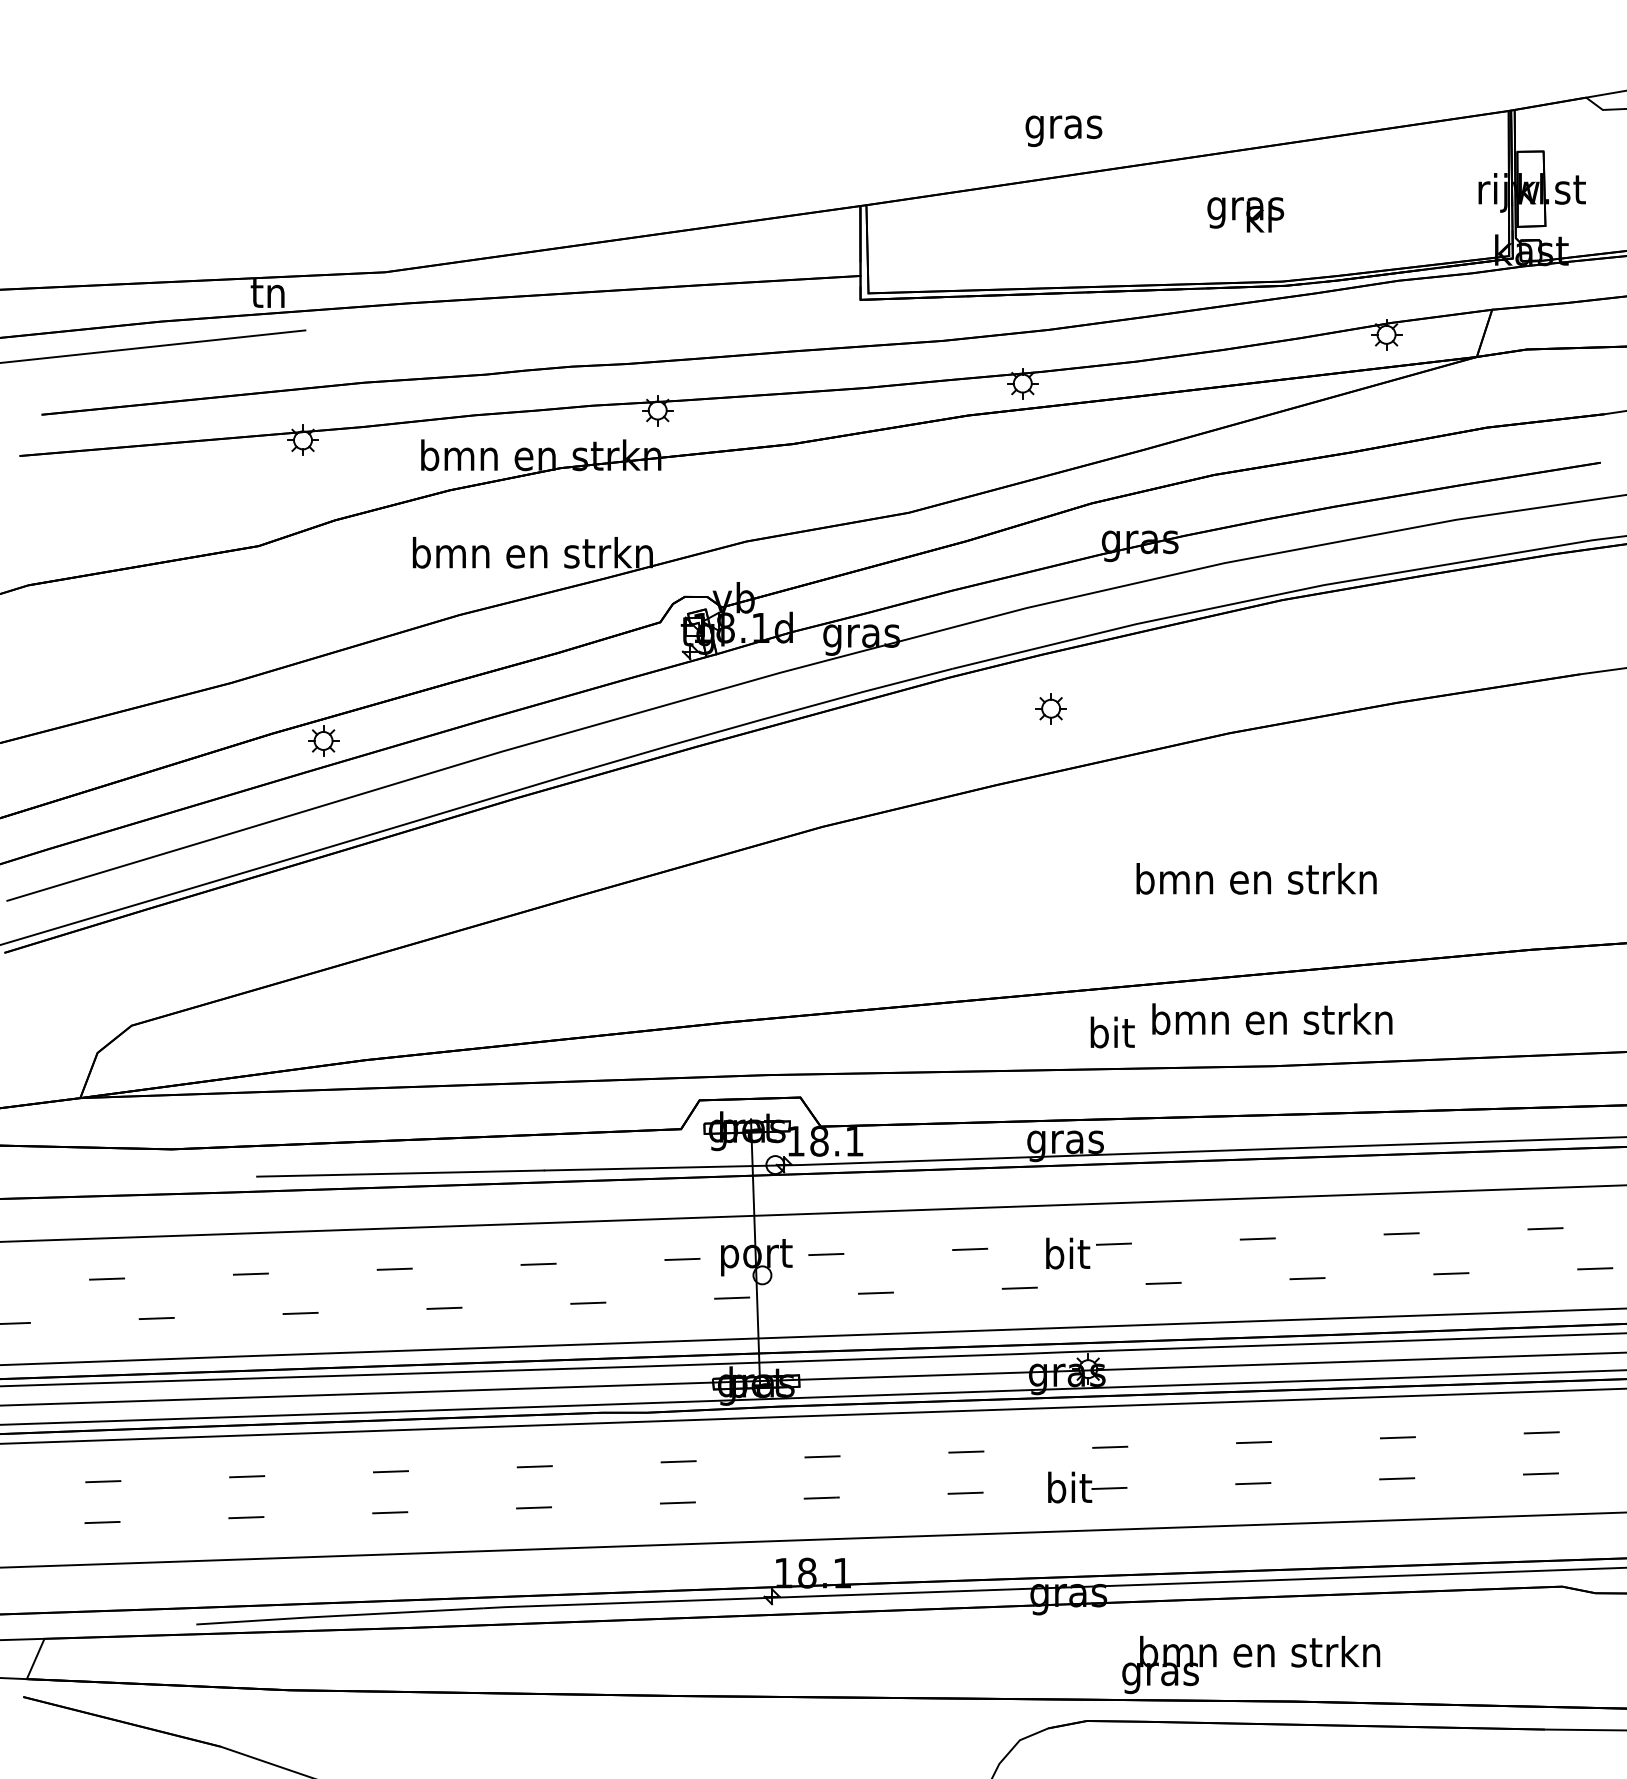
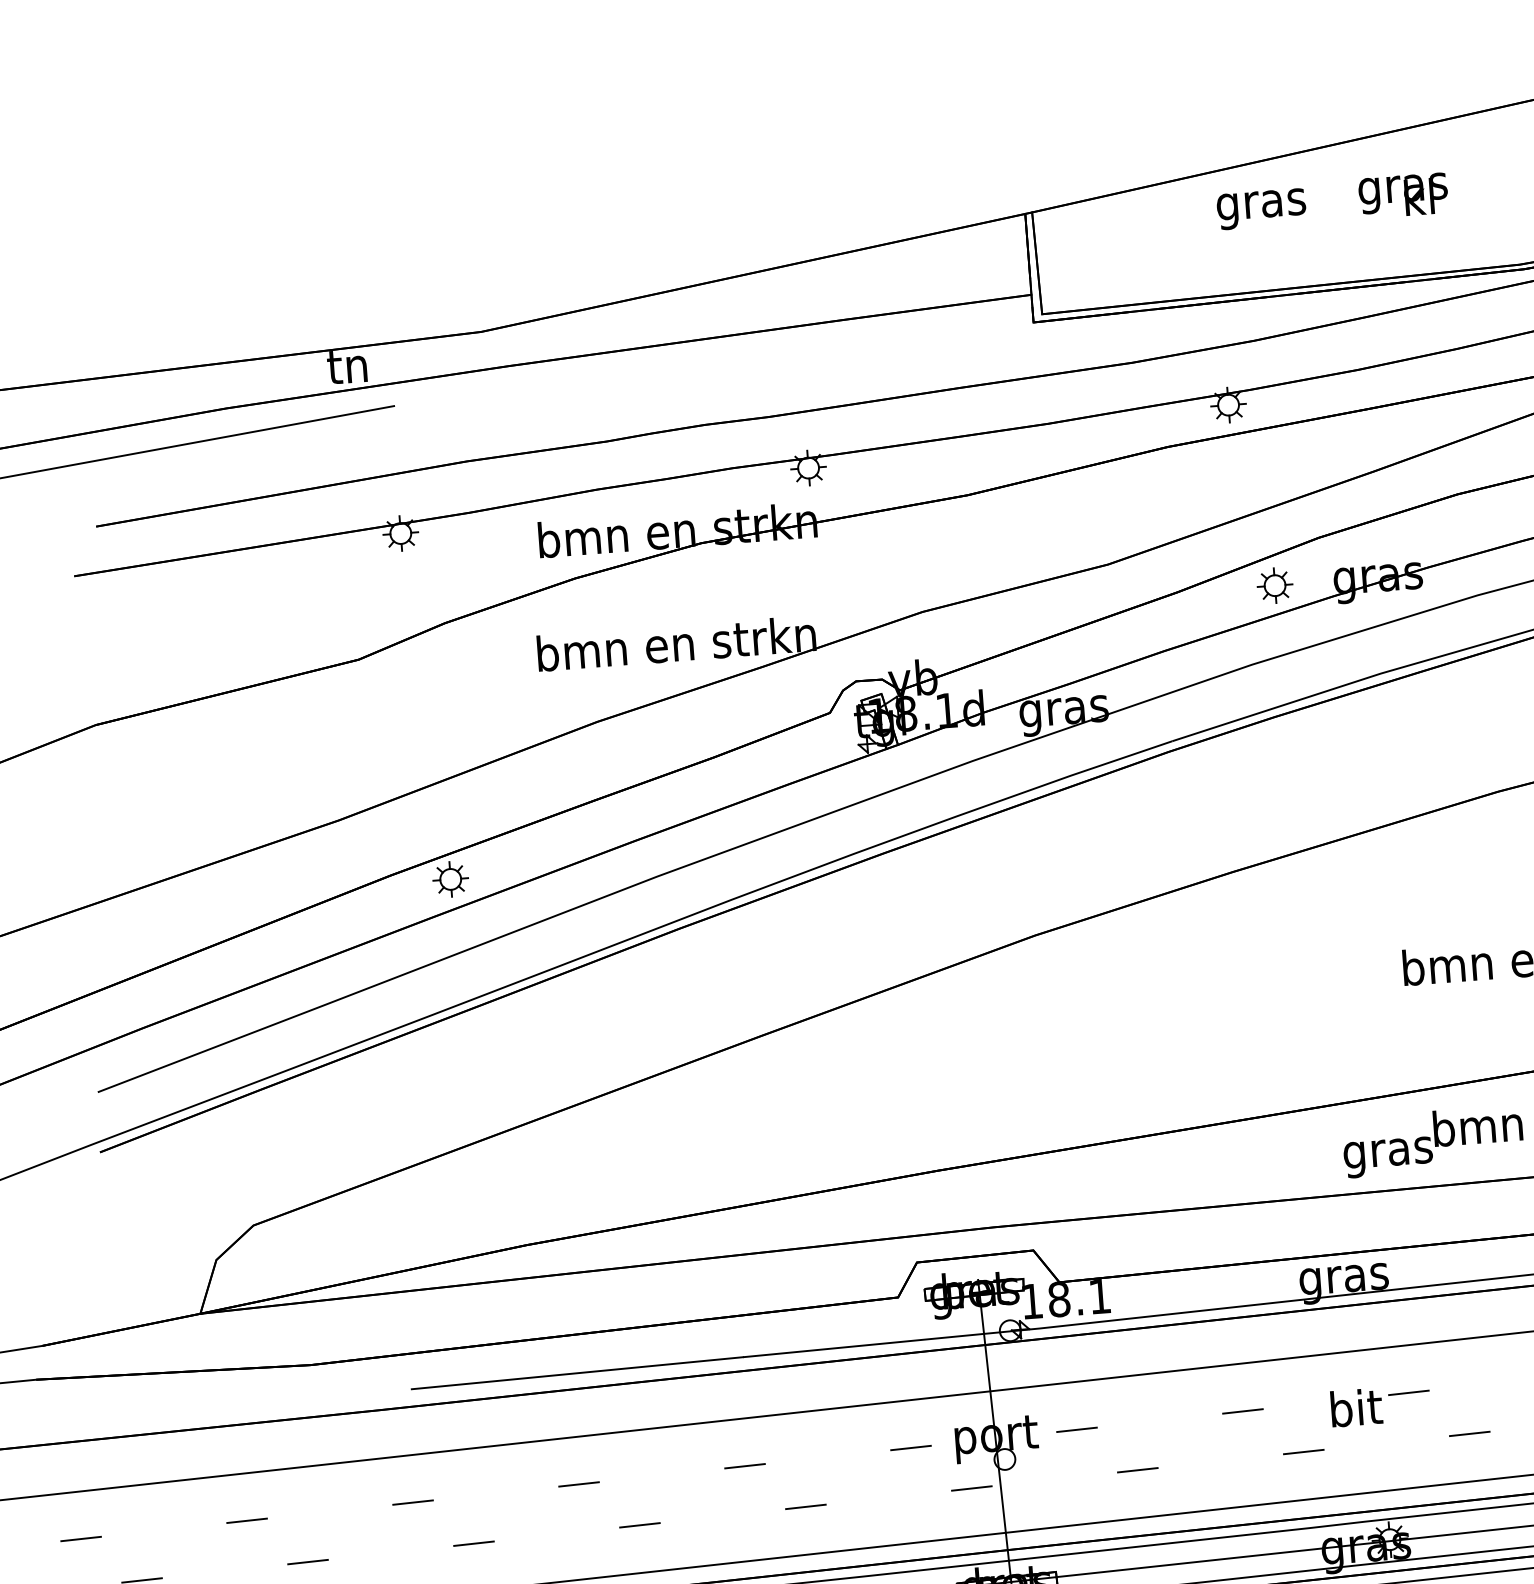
text: (1063, 130) -> (1261, 208), moved
text: (1245, 214) -> (1403, 195), moved
part: (1050, 708) -> (1274, 585), moved
text: (1111, 1036) -> (1387, 1152), bit -> gras

